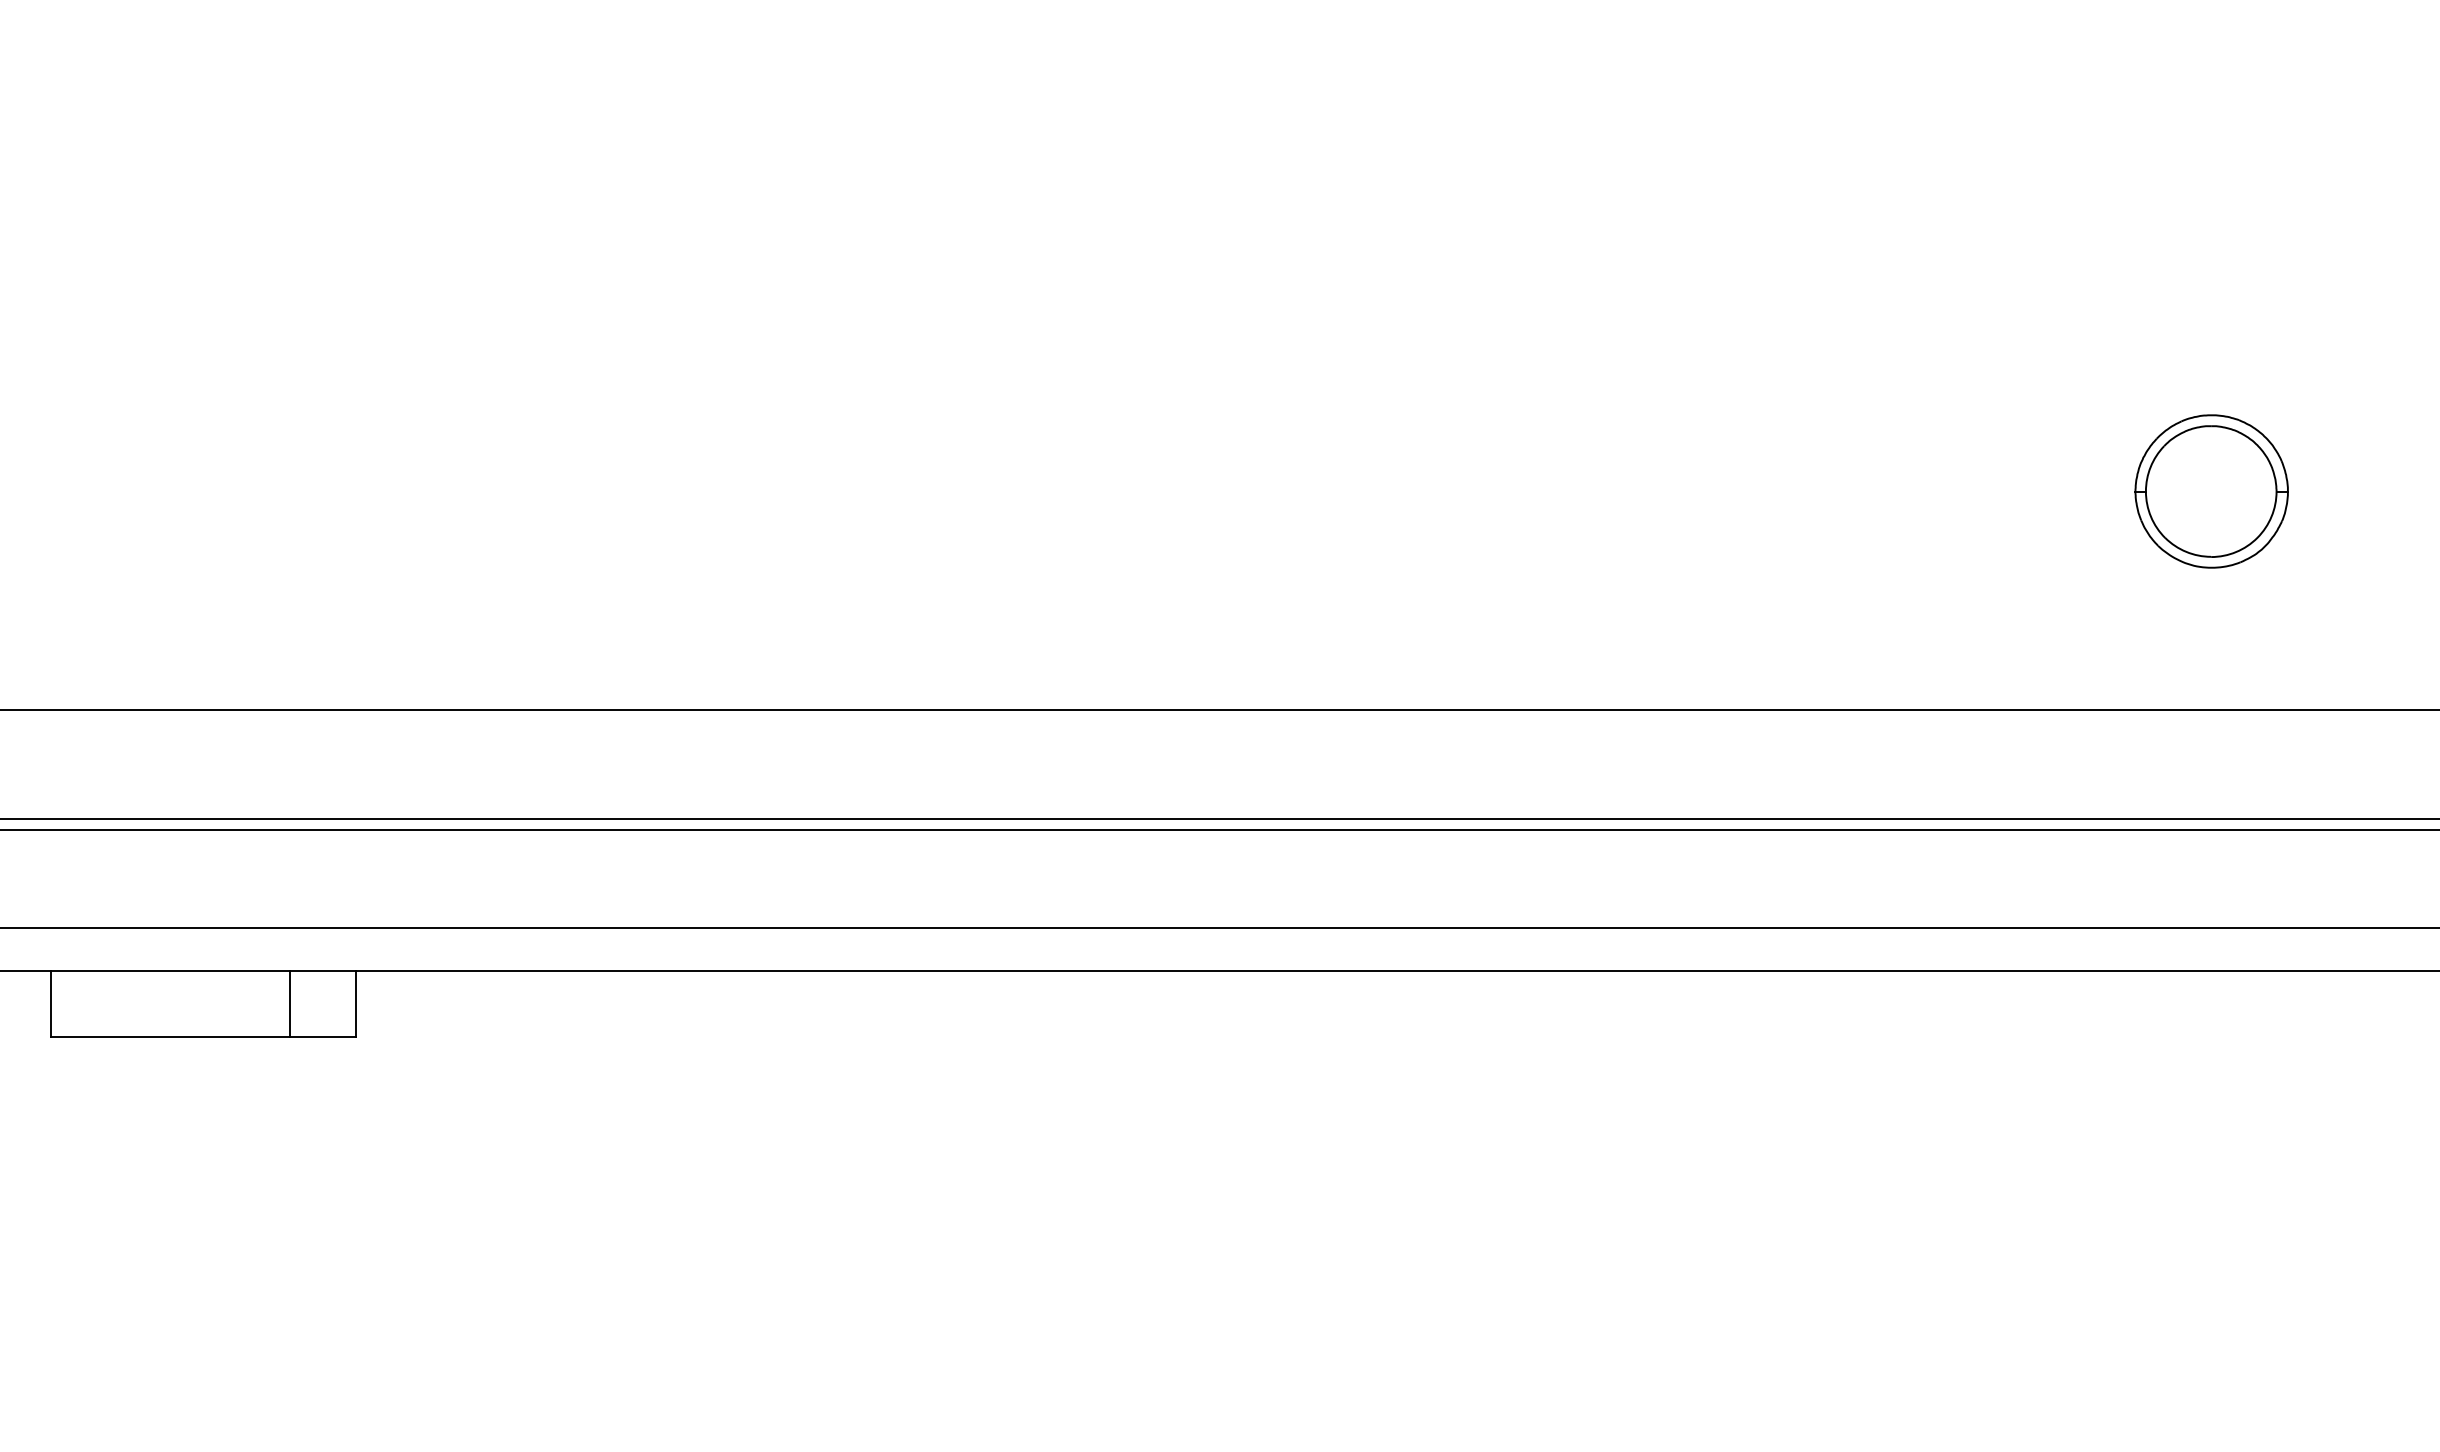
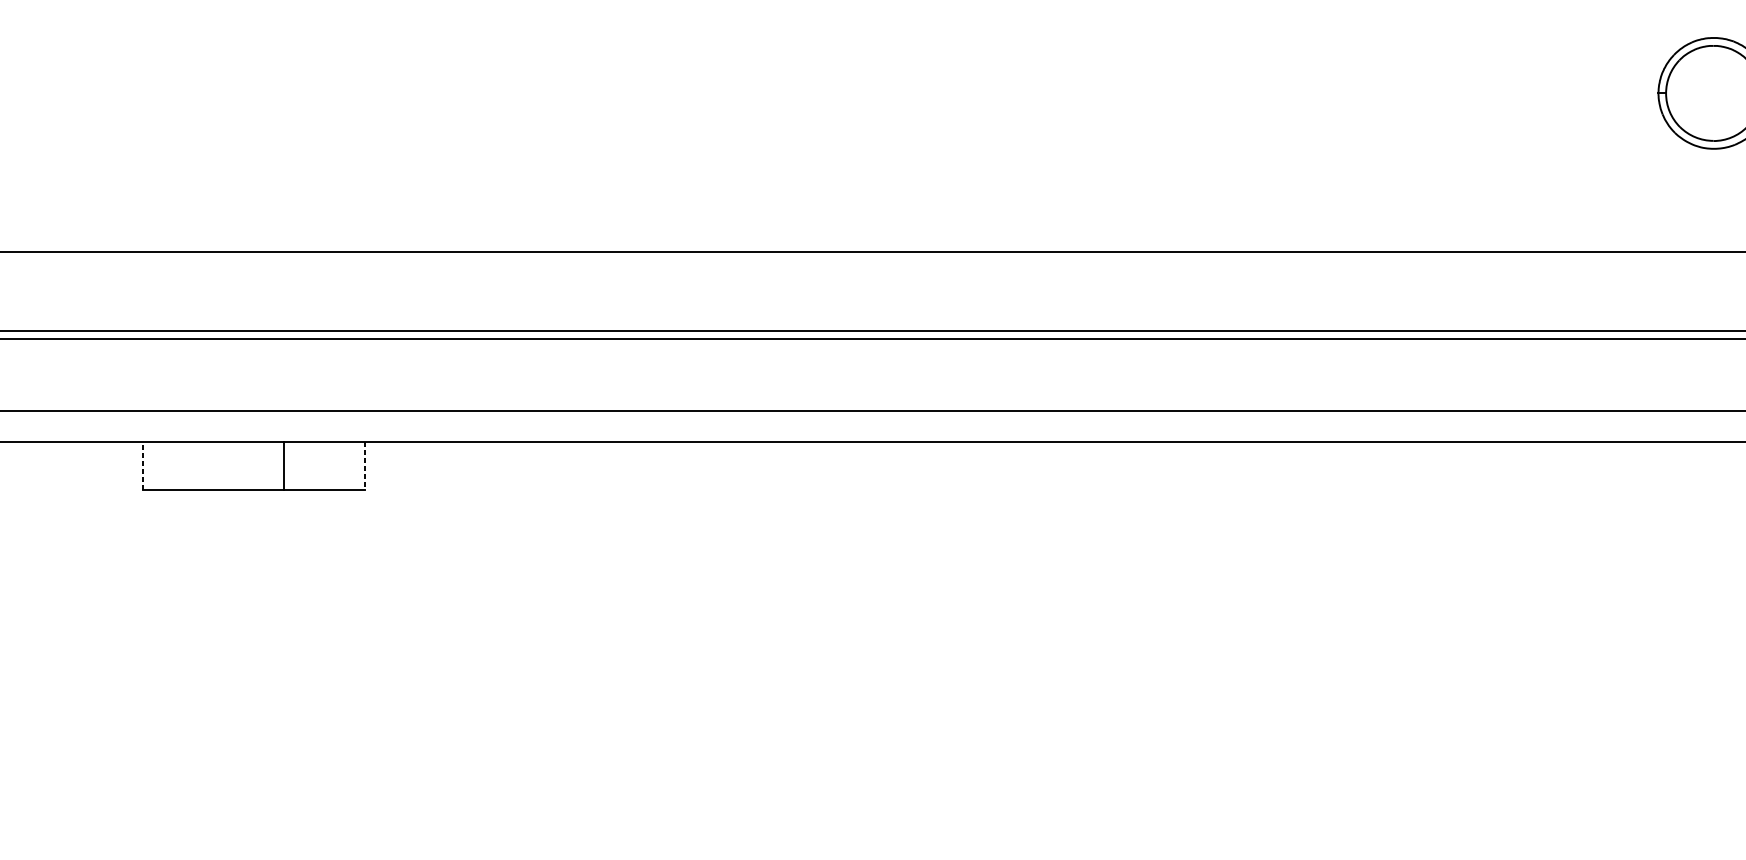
line: (290, 1003) -> (283, 465), moved
line: (50, 1004) -> (142, 466), solid -> dashed
line: (355, 1004) -> (364, 466), solid -> dashed

